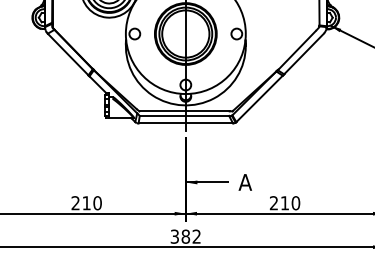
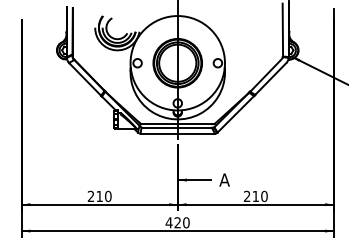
text: (185, 236) -> (177, 222), 382 -> 420

